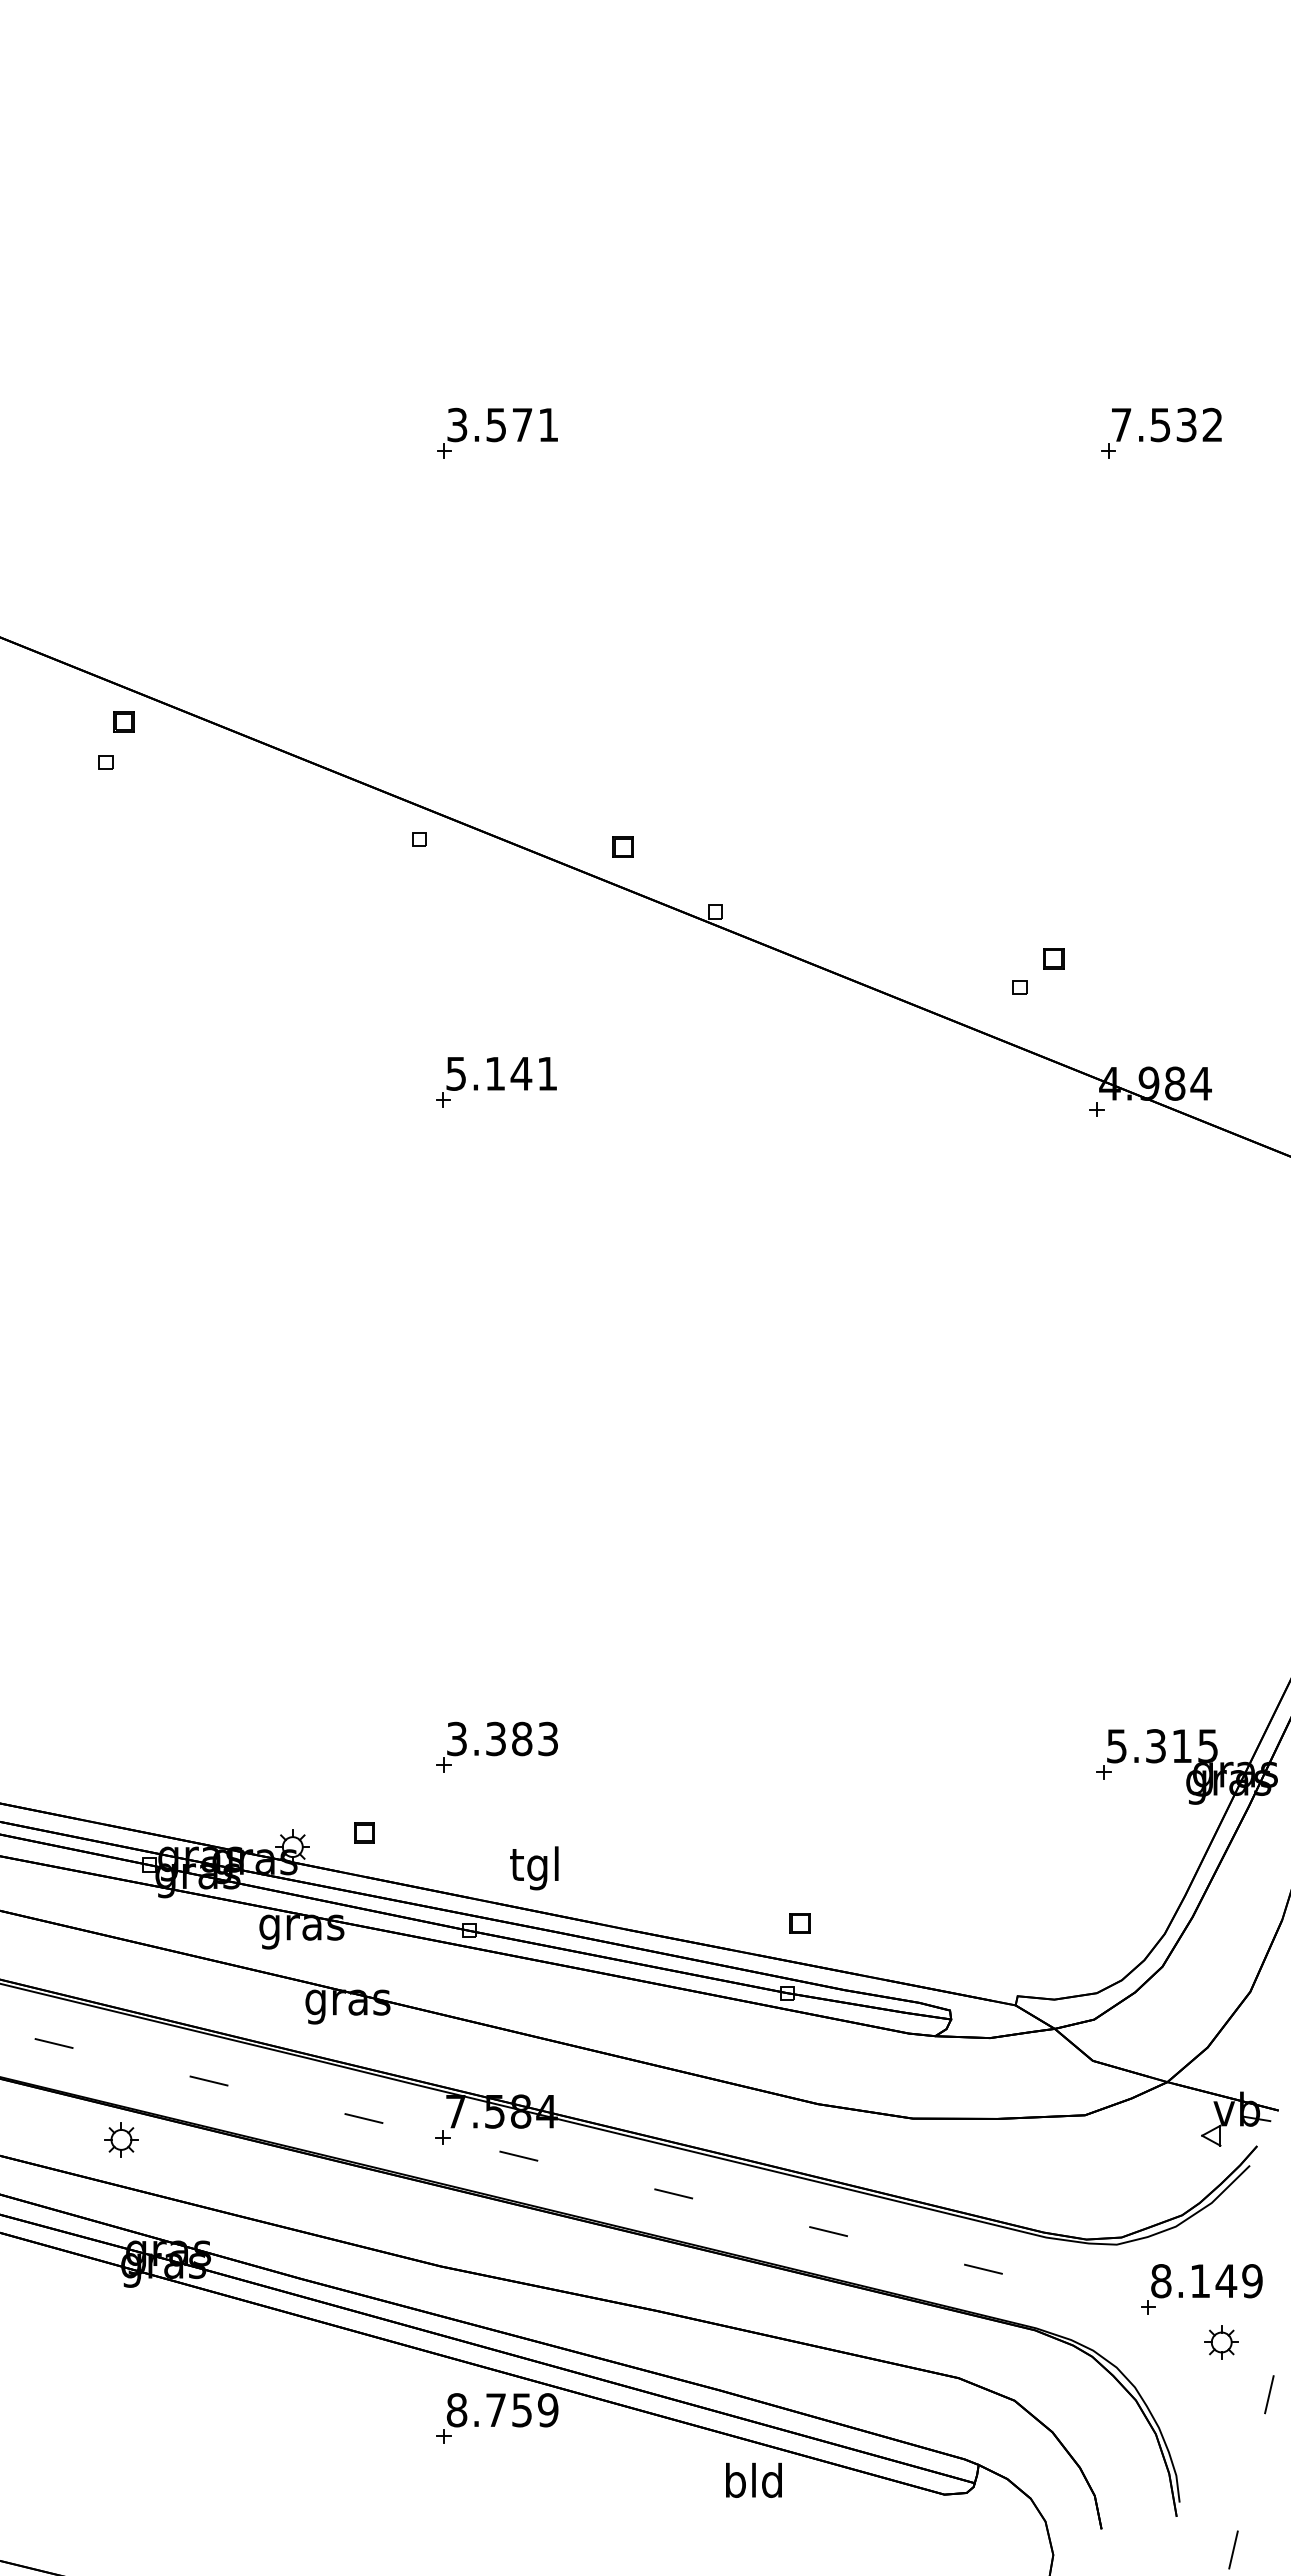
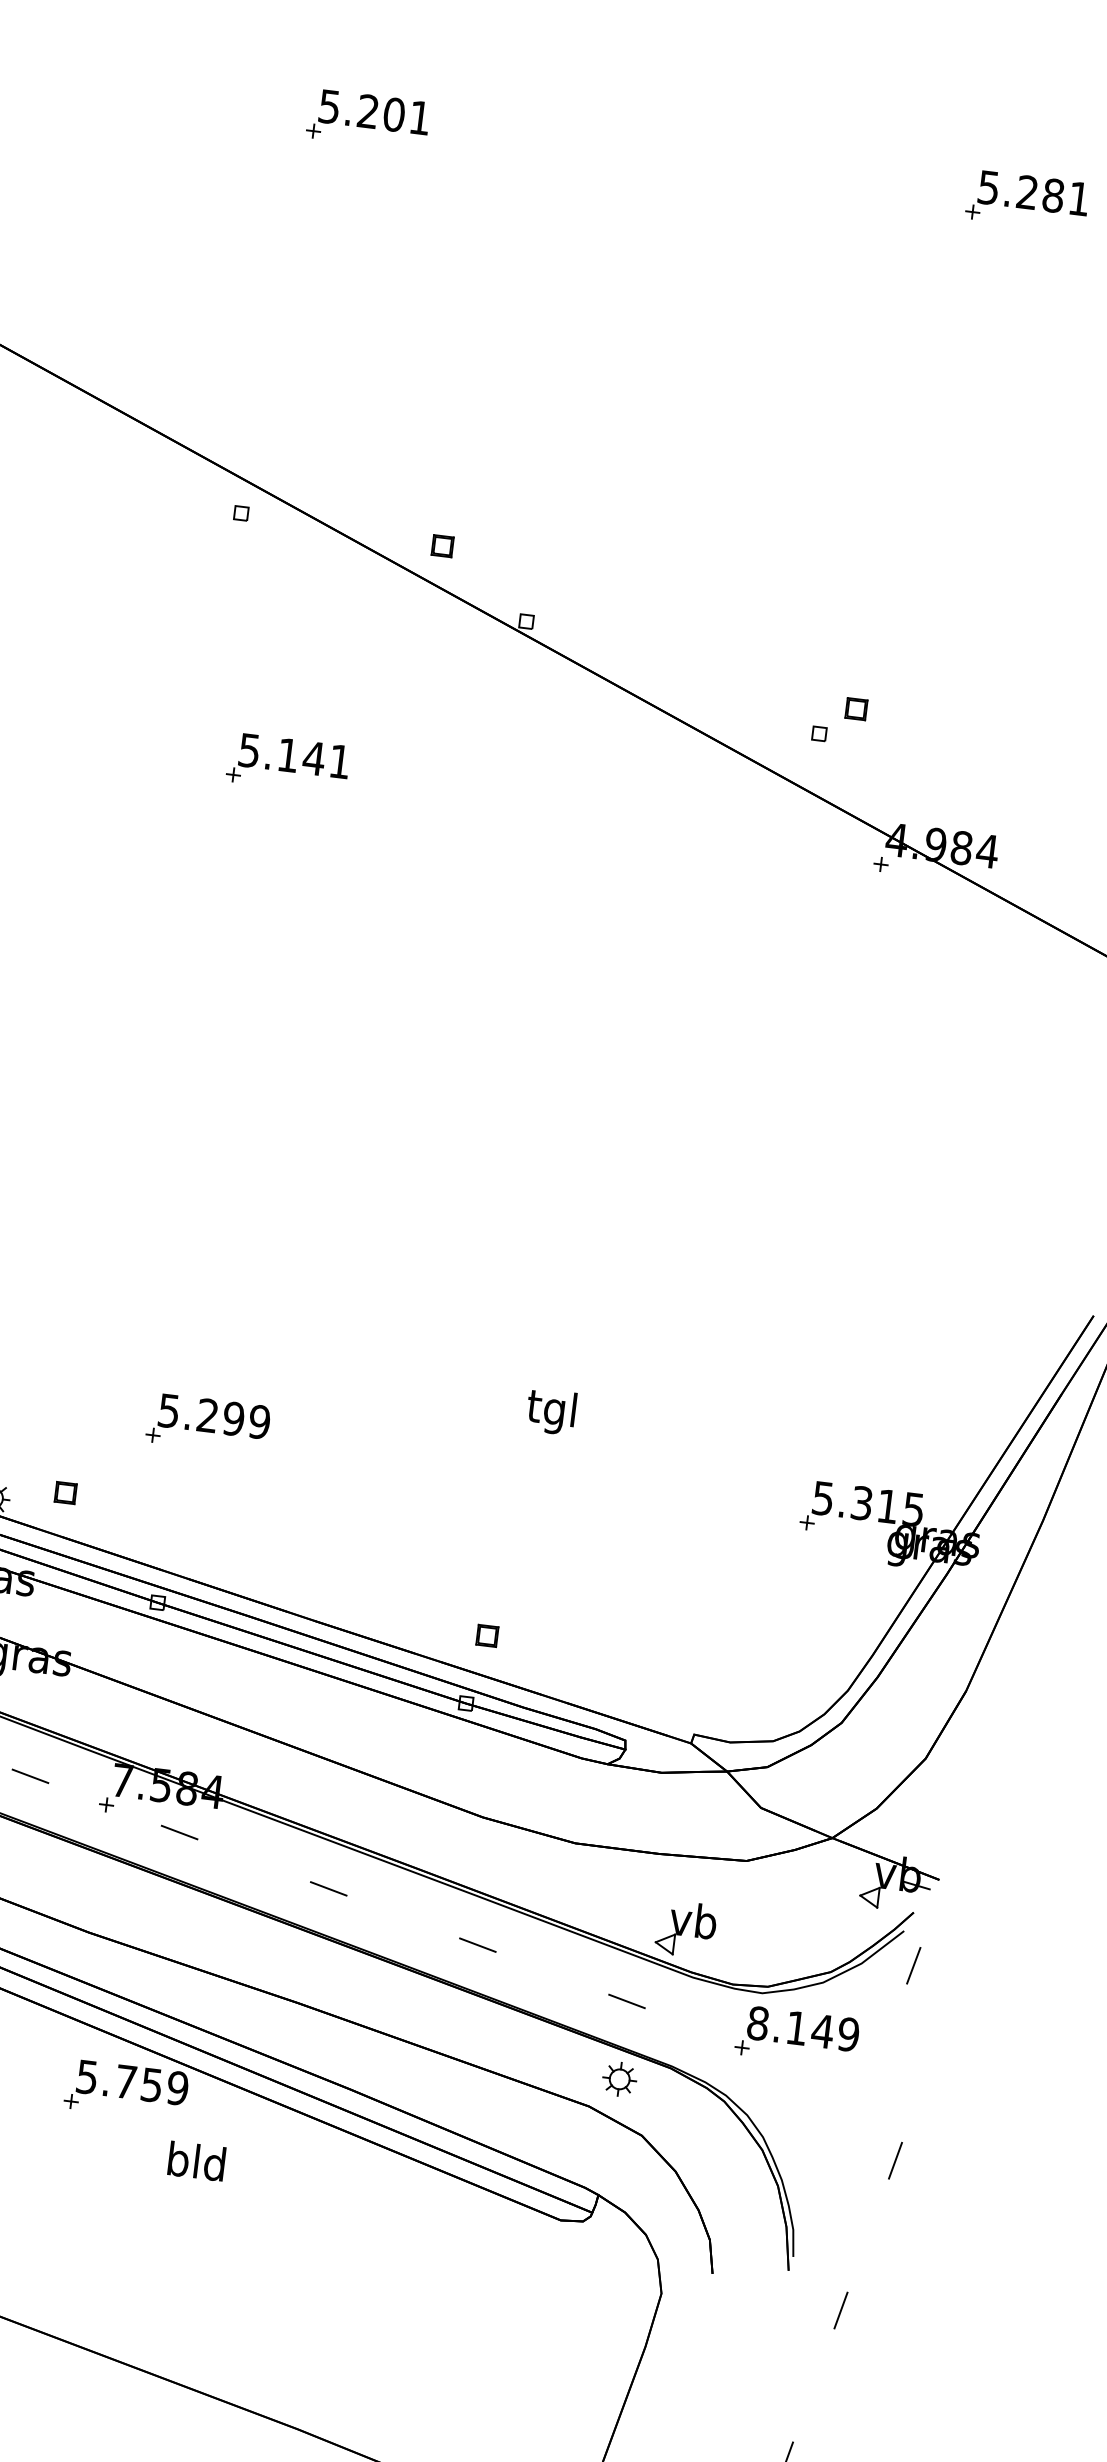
text: (490, 424) -> (362, 110), 3.571 -> 5.201
text: (1166, 424) -> (1033, 192), 7.532 -> 5.281
text: (502, 1738) -> (214, 1416), 3.383 -> 5.299
text: (534, 1868) -> (551, 1412), moved
part: (1032, 2190) -> (685, 1929), added
line: (1263, 2198) -> (913, 1965), added
part: (1201, 2289) -> (797, 2036), moved
part: (1221, 2342) -> (619, 2079), moved
text: (456, 2410) -> (86, 2077), 8.759 -> 5.759
text: (753, 2479) -> (196, 2160), moved

